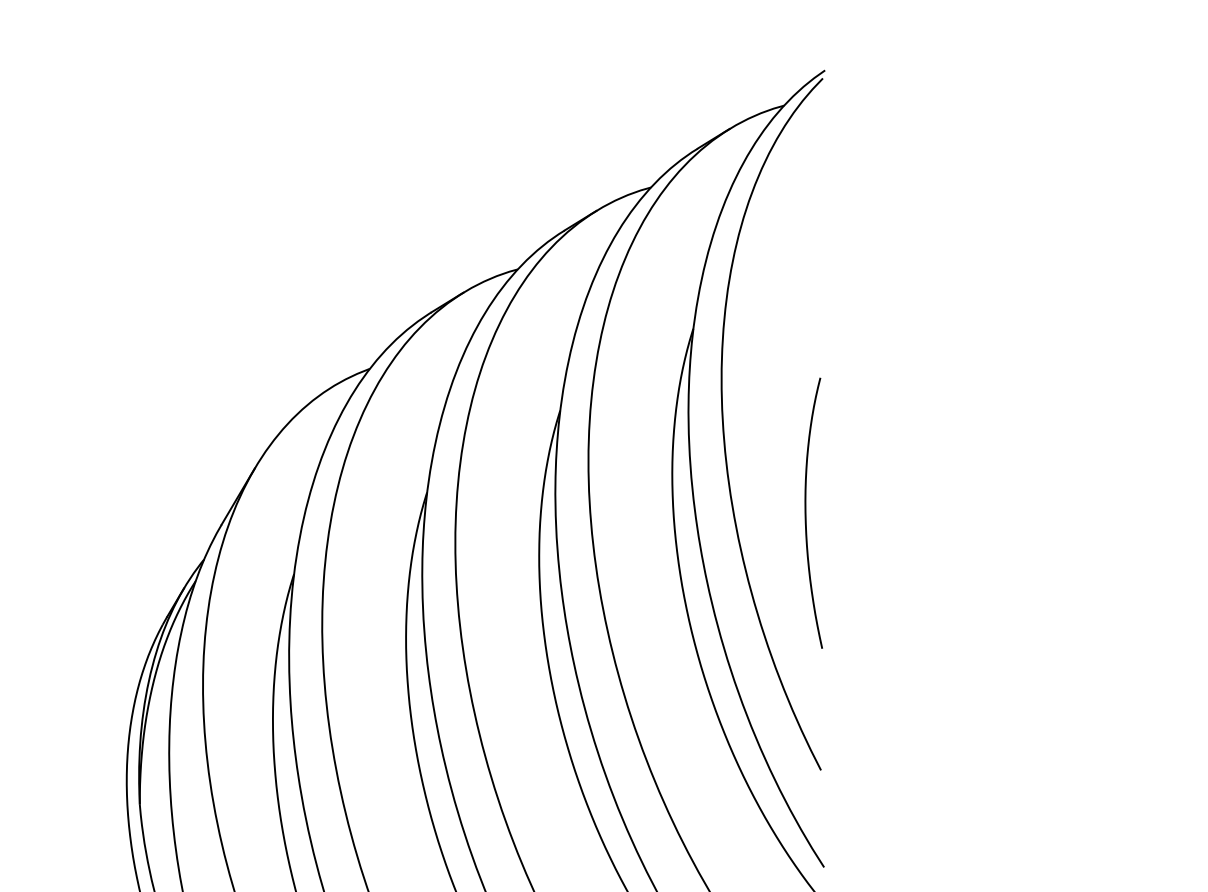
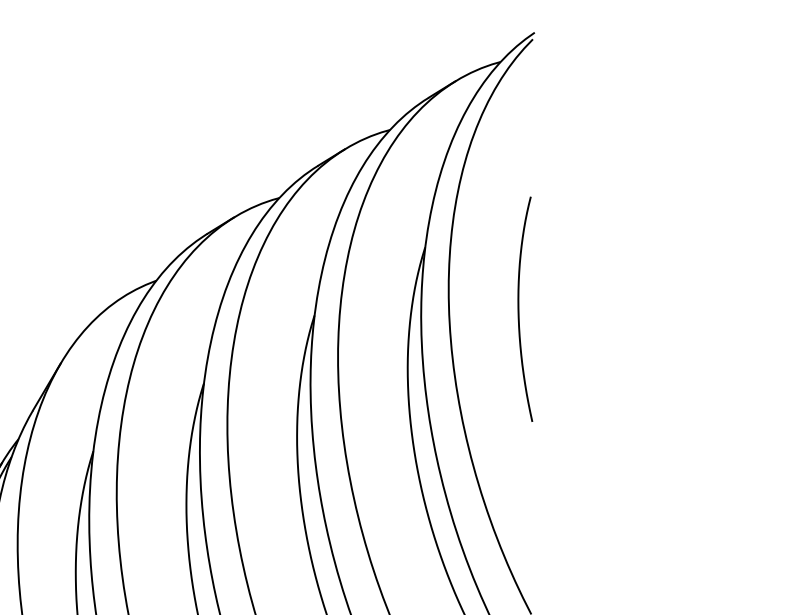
curve: (806, 512) -> (519, 308), moved

